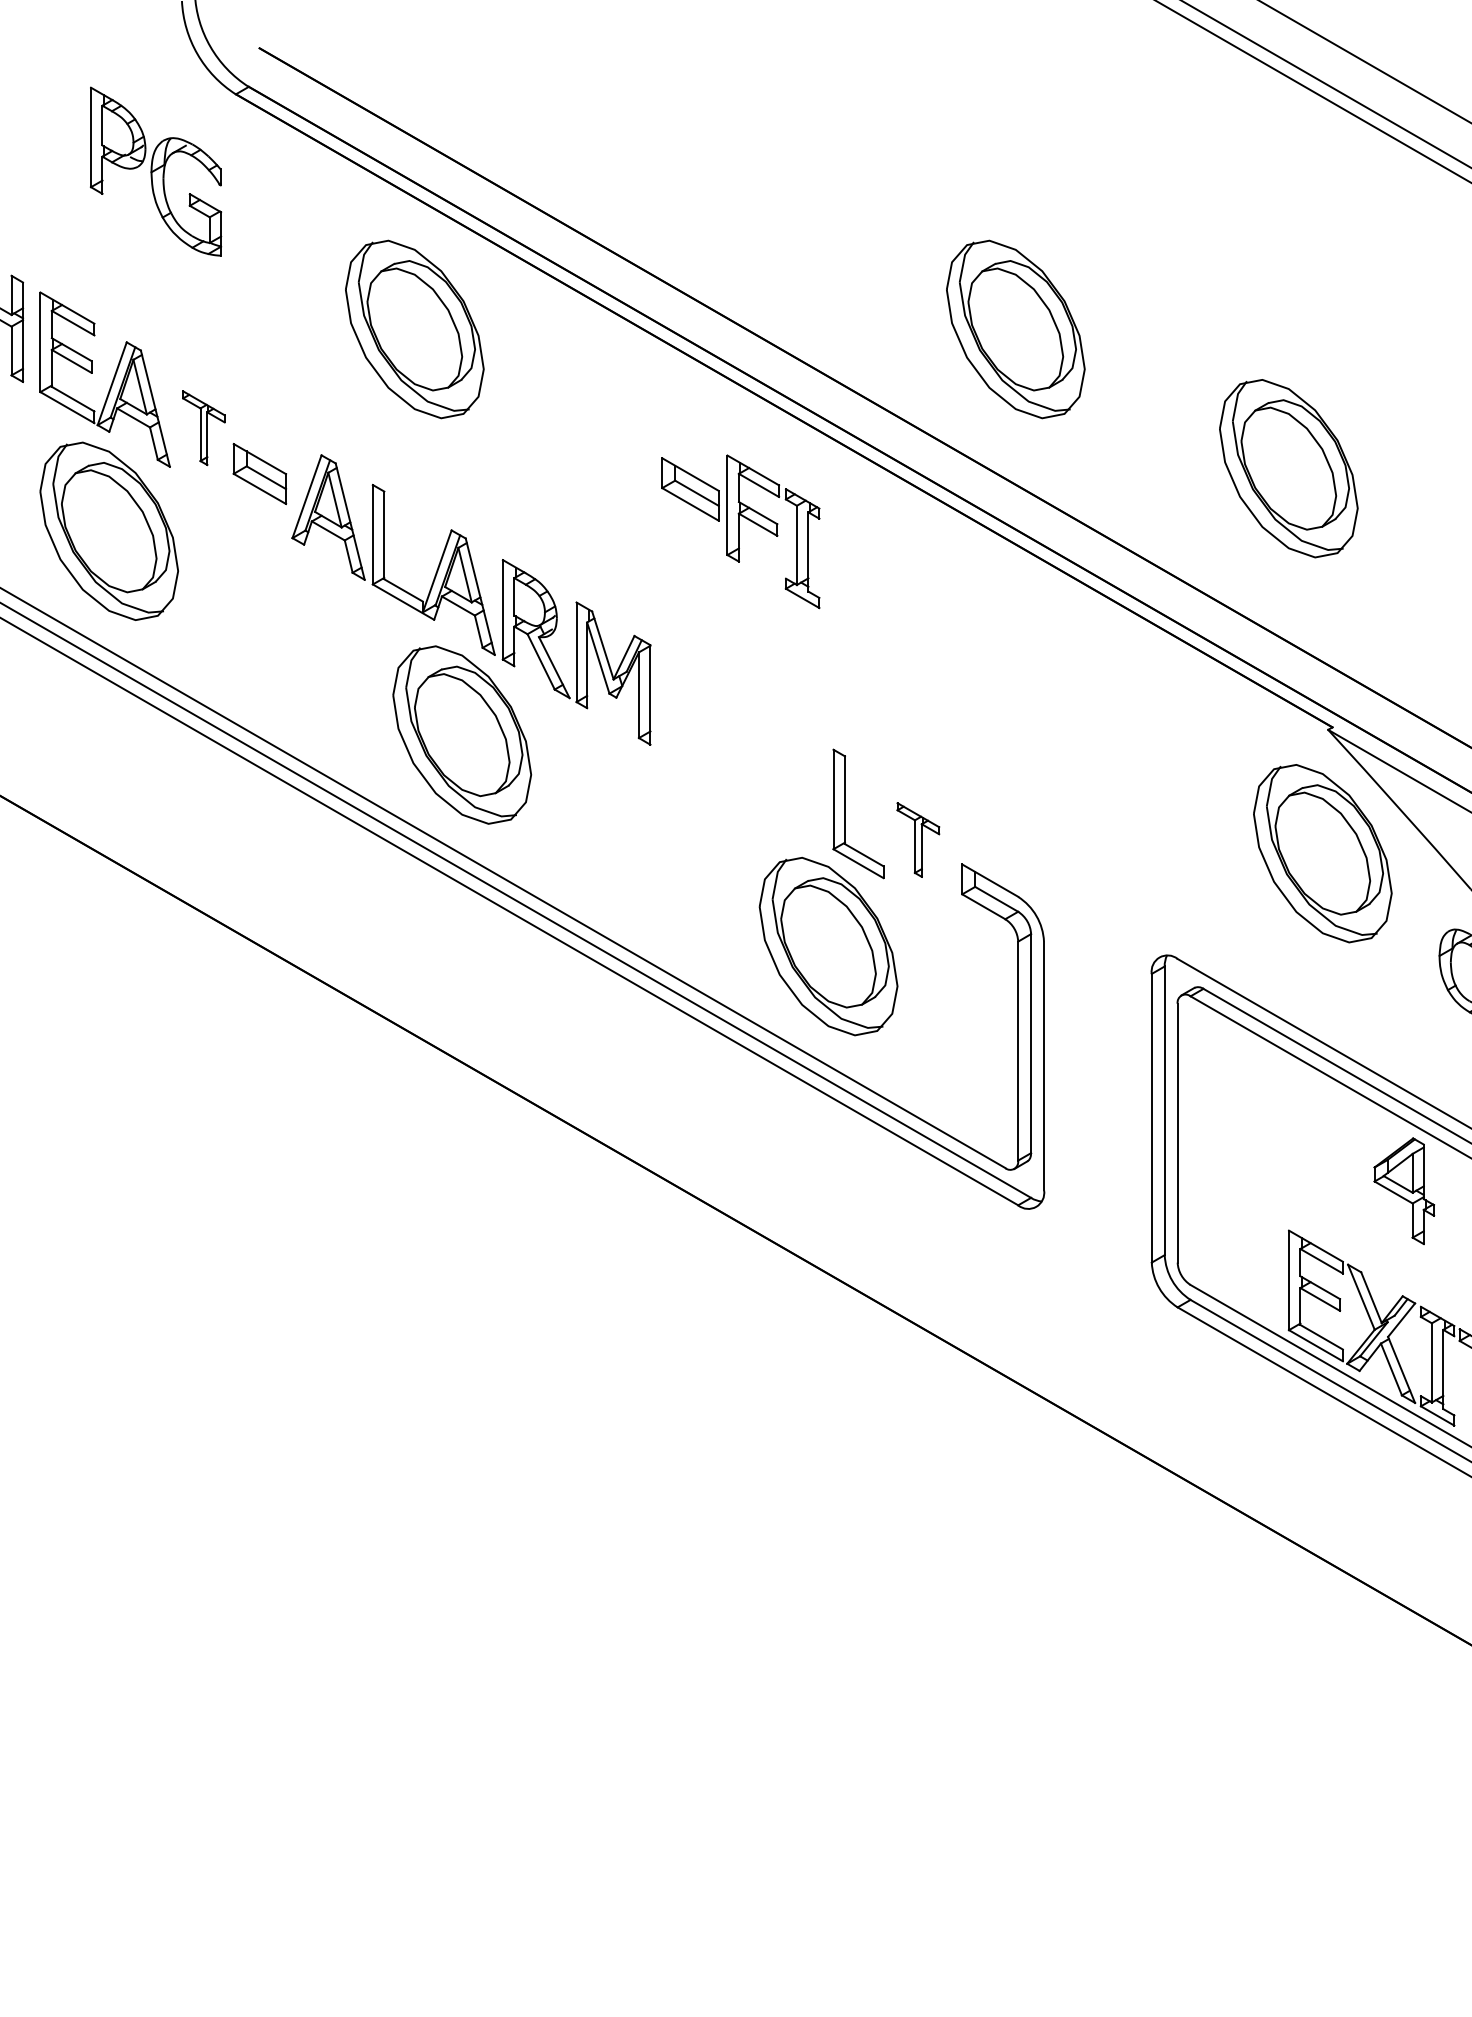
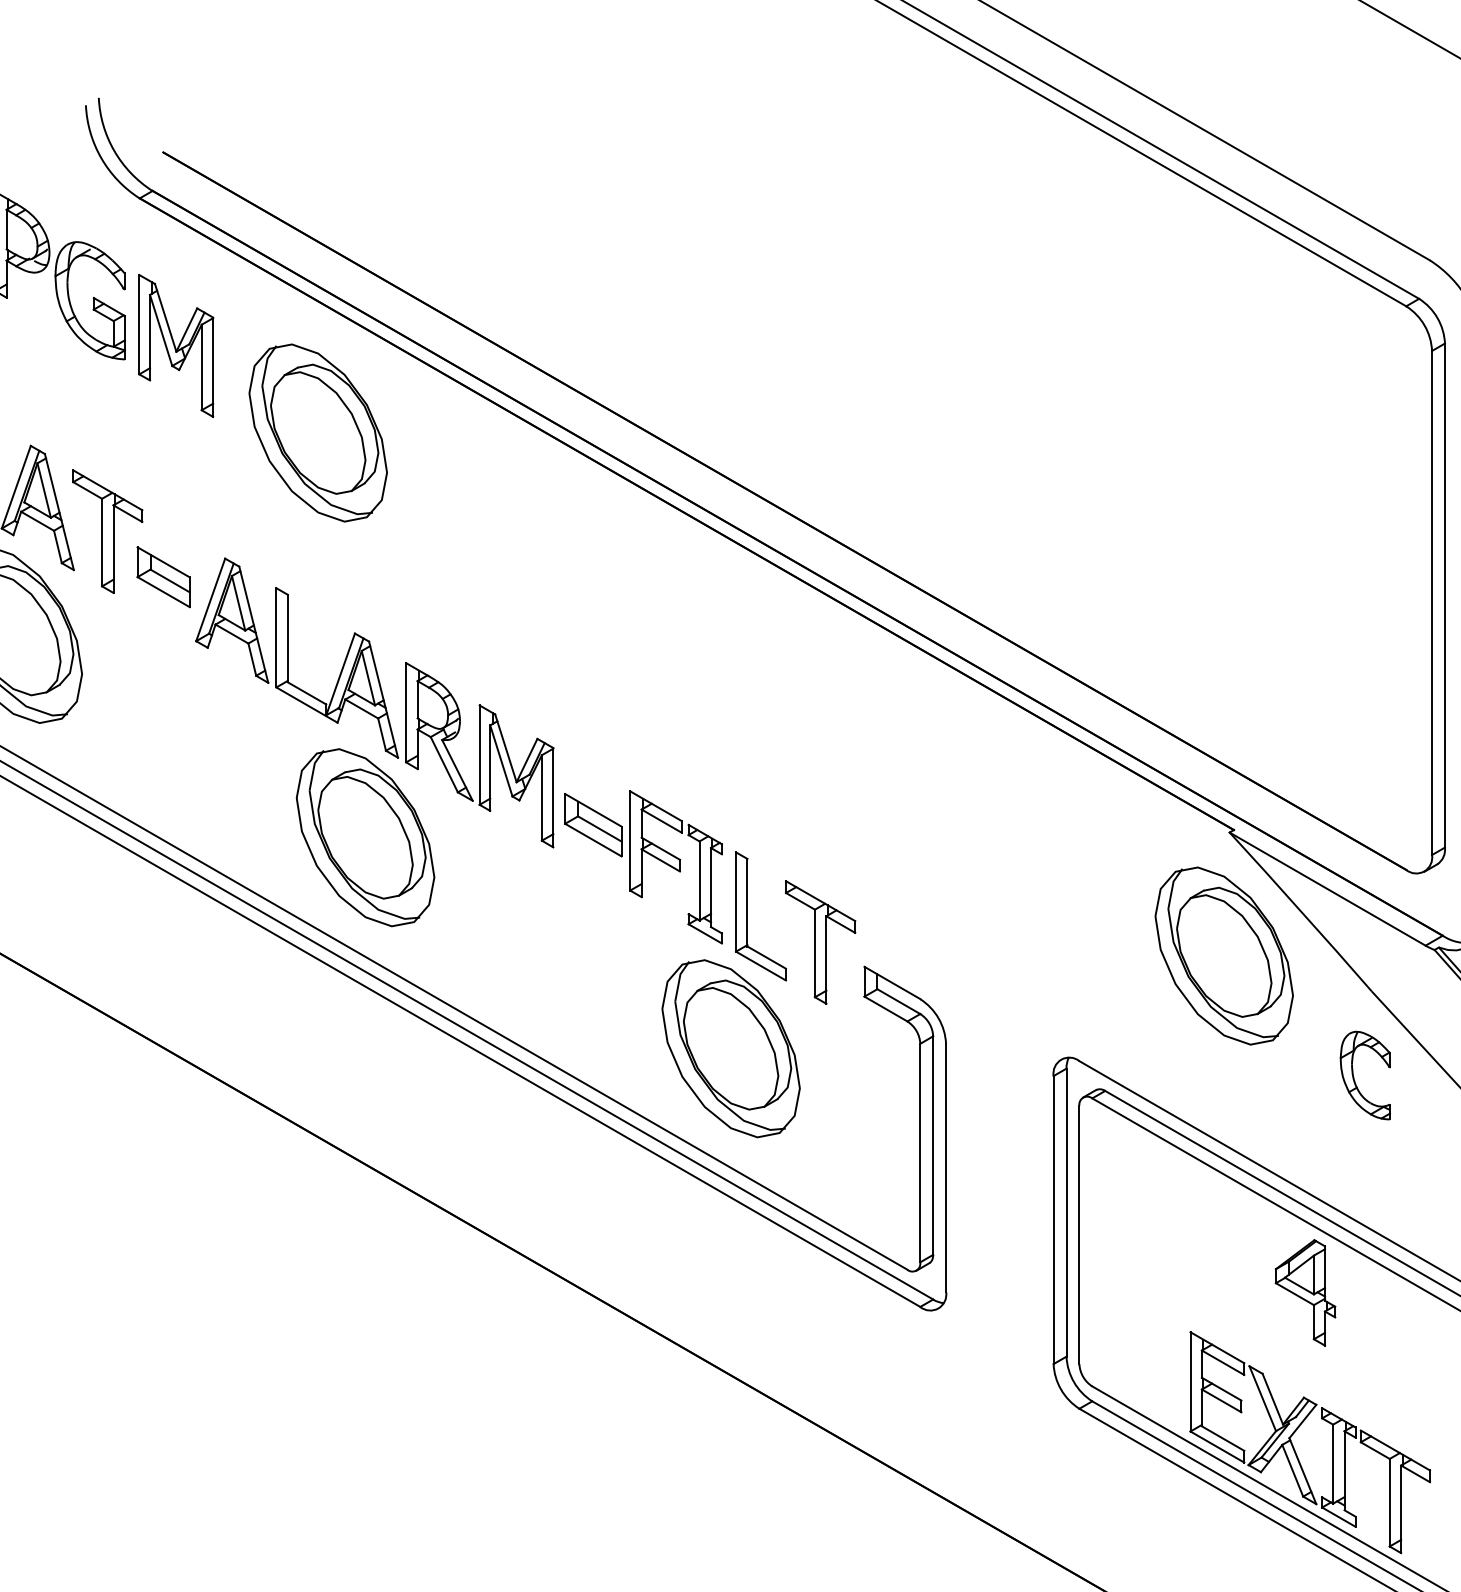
part: (272, 242) -> (176, 346), added
part: (1015, 329) -> (917, 433), removed
part: (203, 427) -> (107, 530), size x1.67
part: (1288, 468) -> (1190, 571), removed
part: (740, 531) -> (643, 867), moved
part: (918, 839) -> (820, 941), size x1.67

